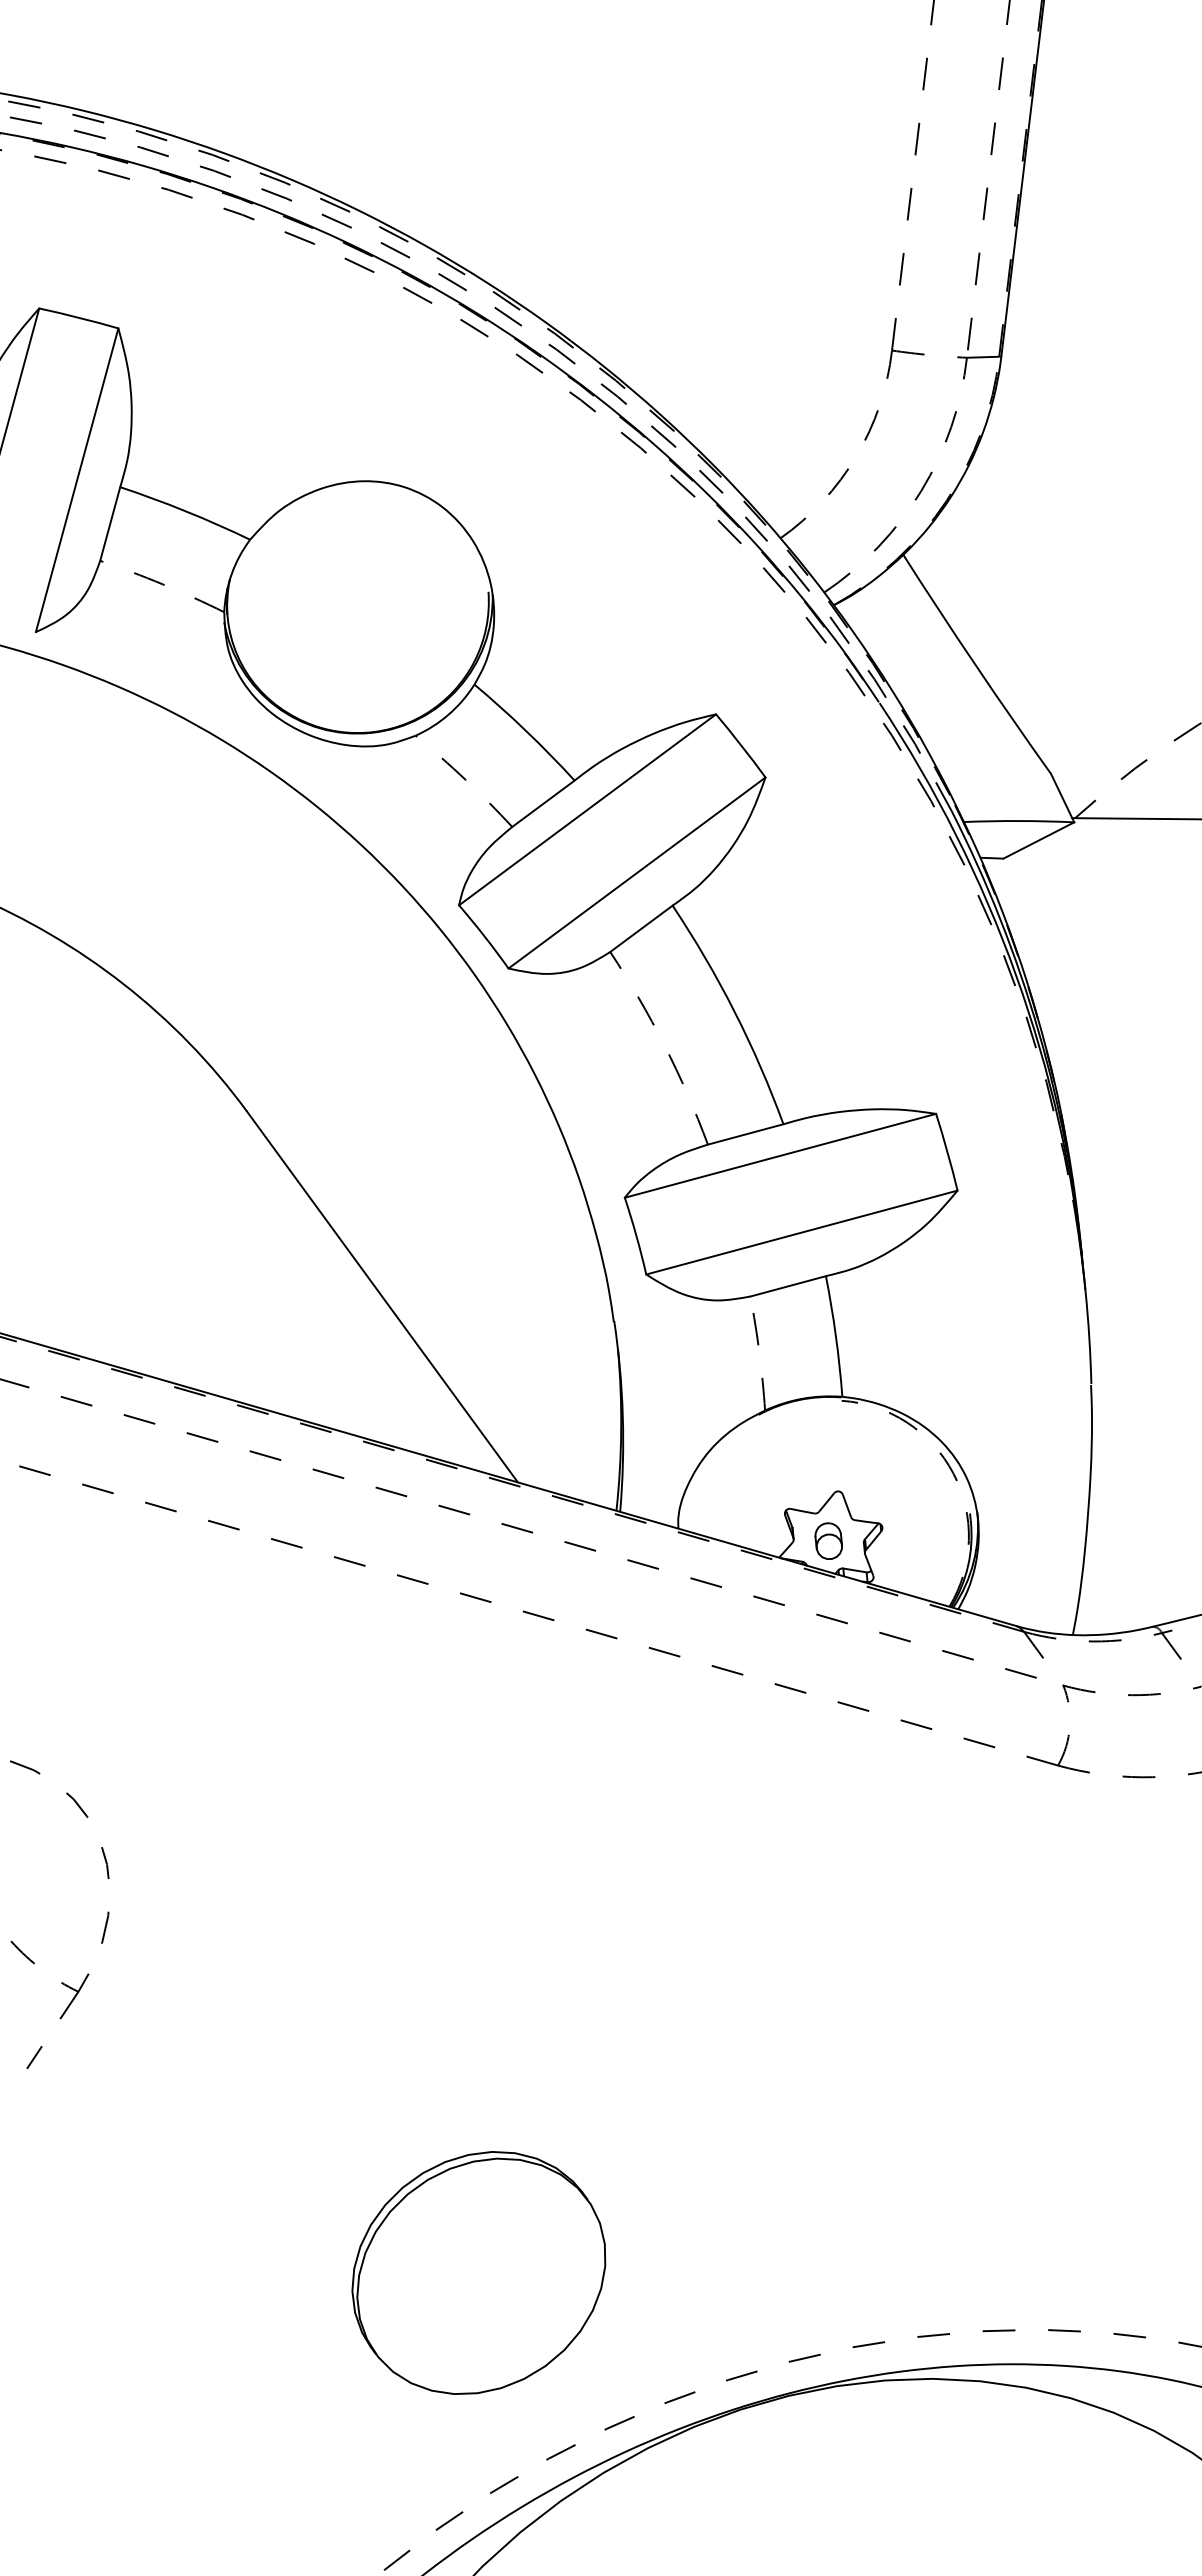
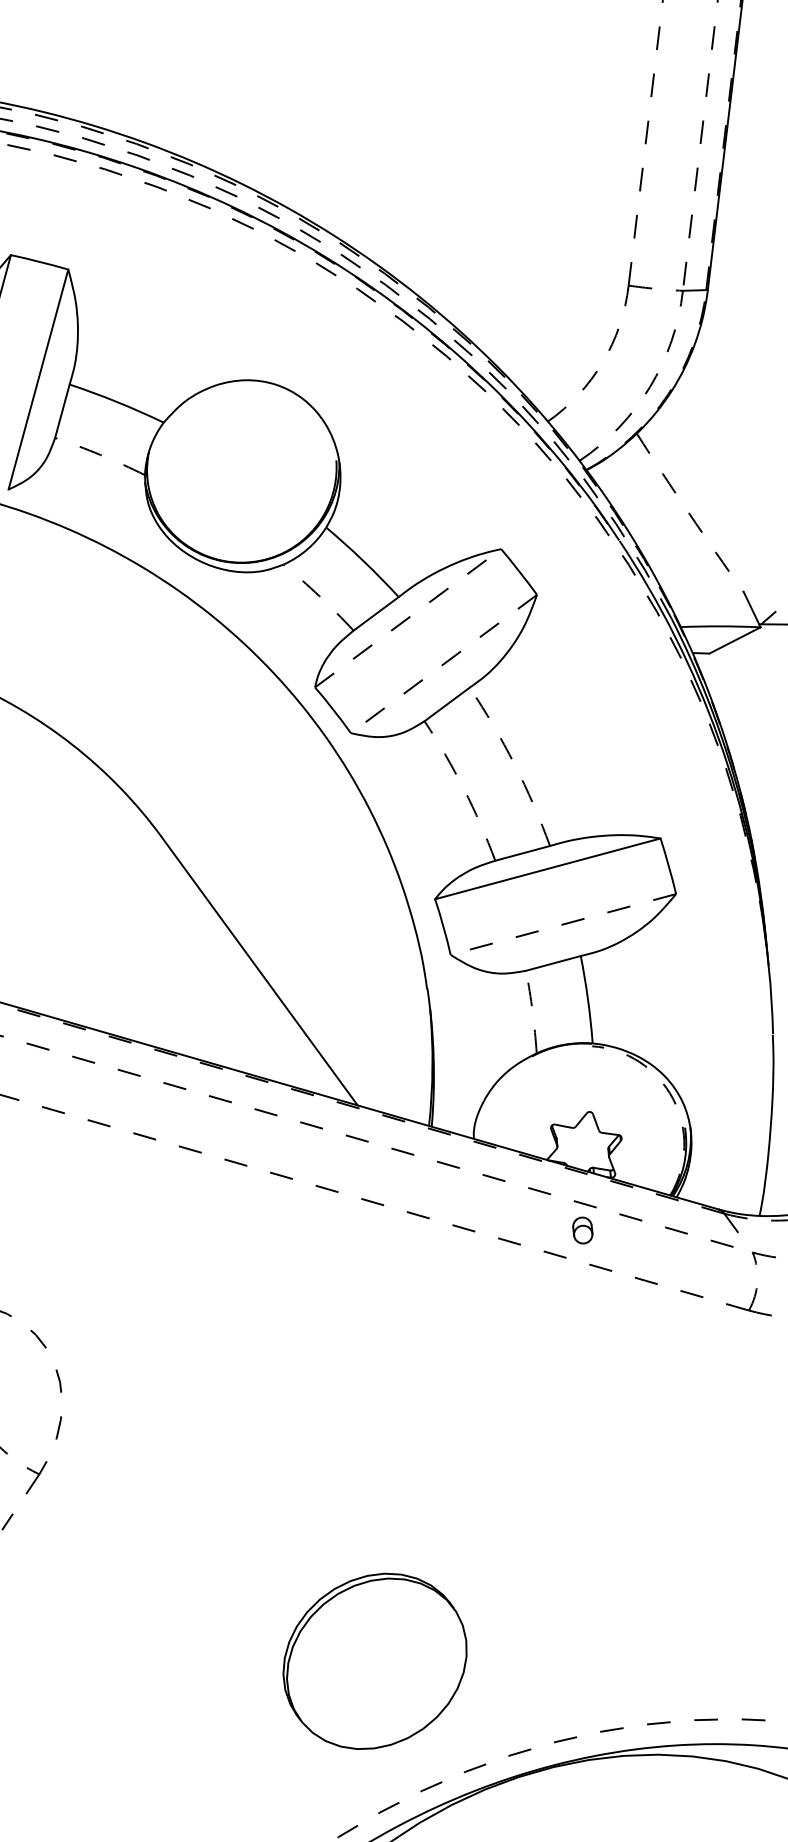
arc: (975, 665) -> (689, 513), solid -> dashed
line: (587, 809) -> (408, 618), solid -> dashed
line: (636, 873) -> (443, 664), solid -> dashed
arc: (734, 1011) -> (514, 764), solid -> dashed
line: (801, 1232) -> (563, 924), solid -> dashed
part: (828, 1540) -> (582, 1230), moved
part: (478, 2272) -> (374, 1661), moved

